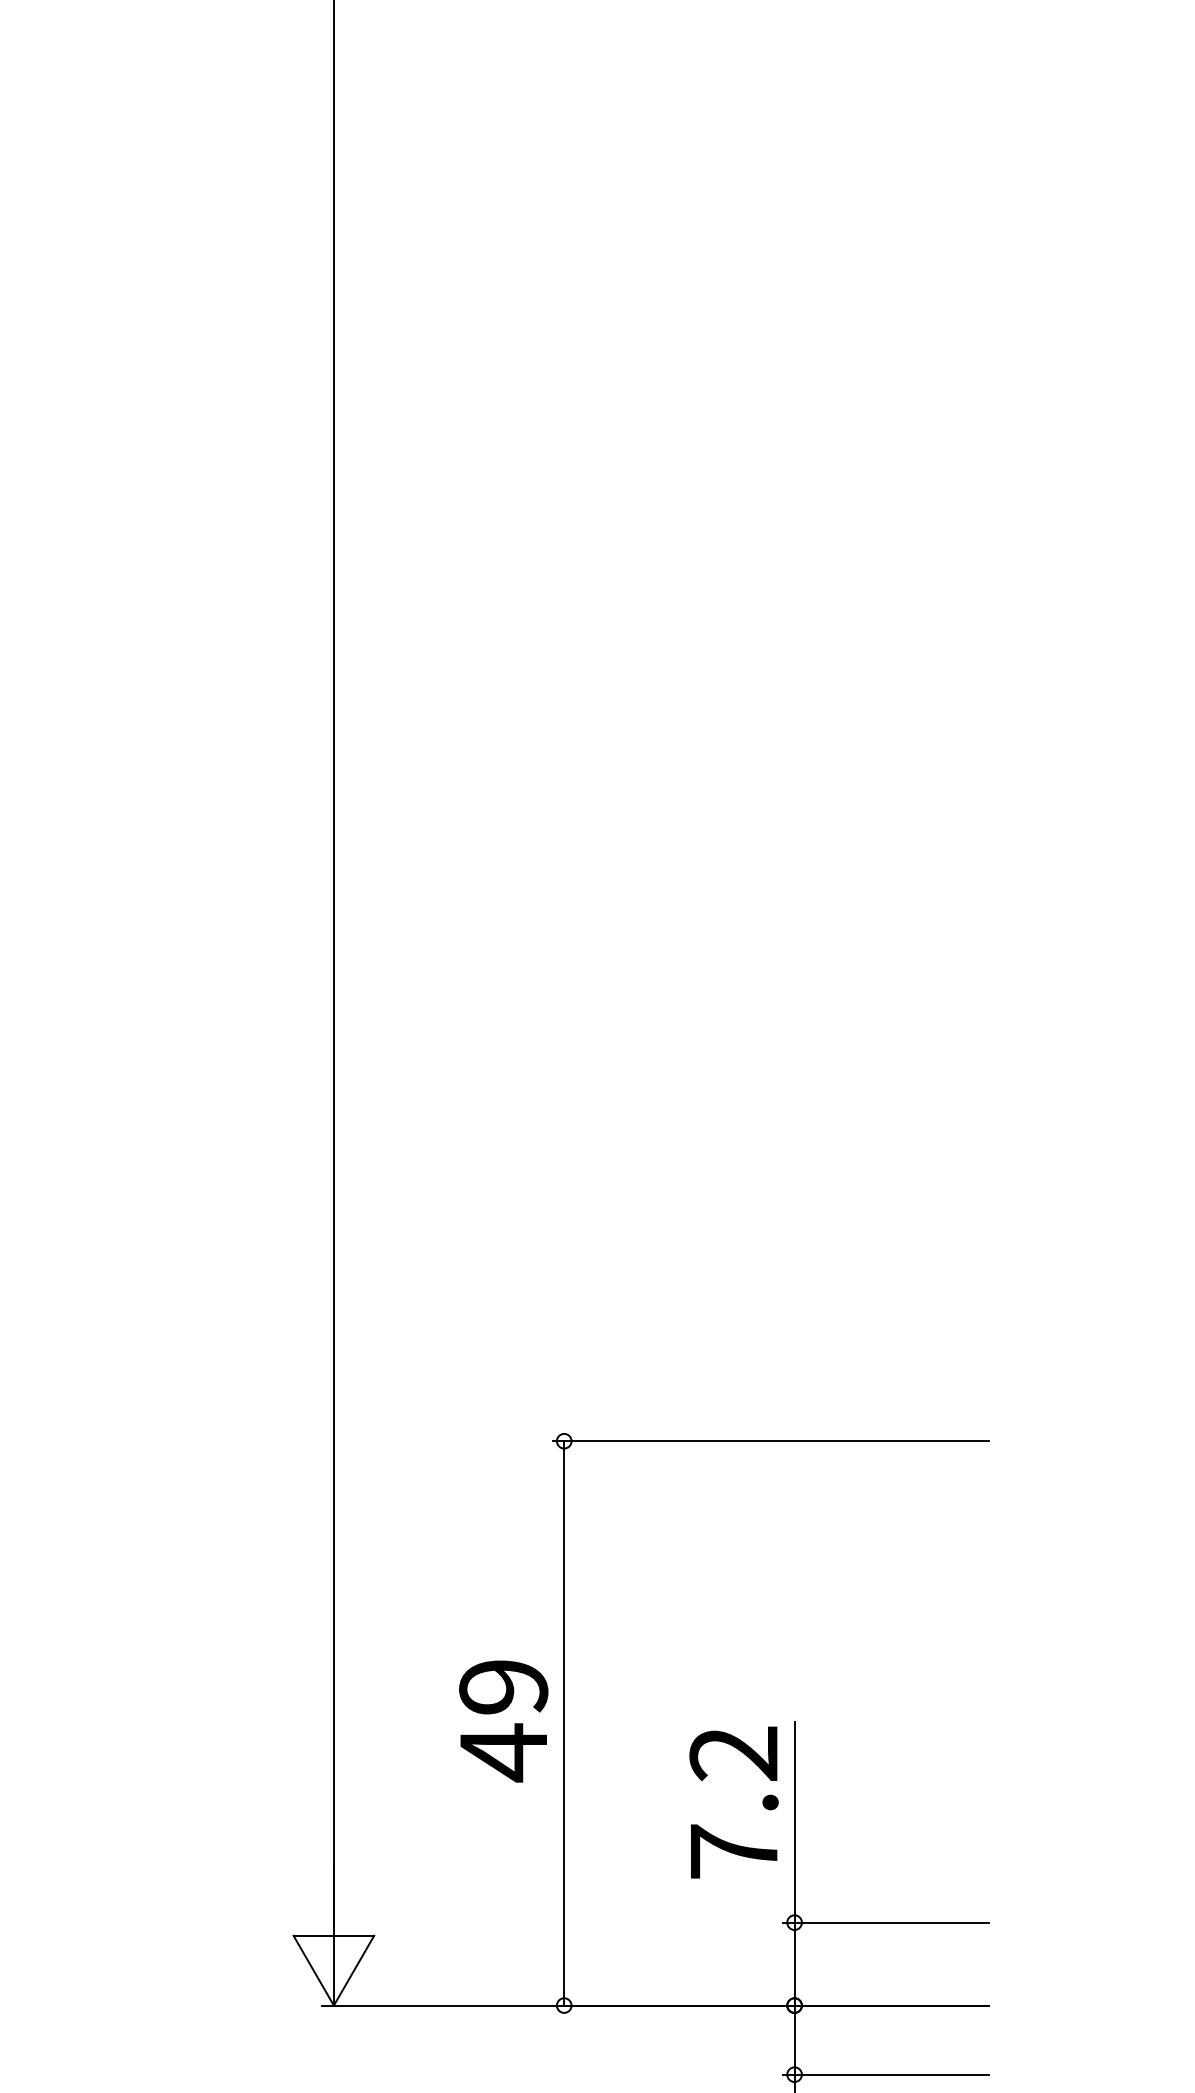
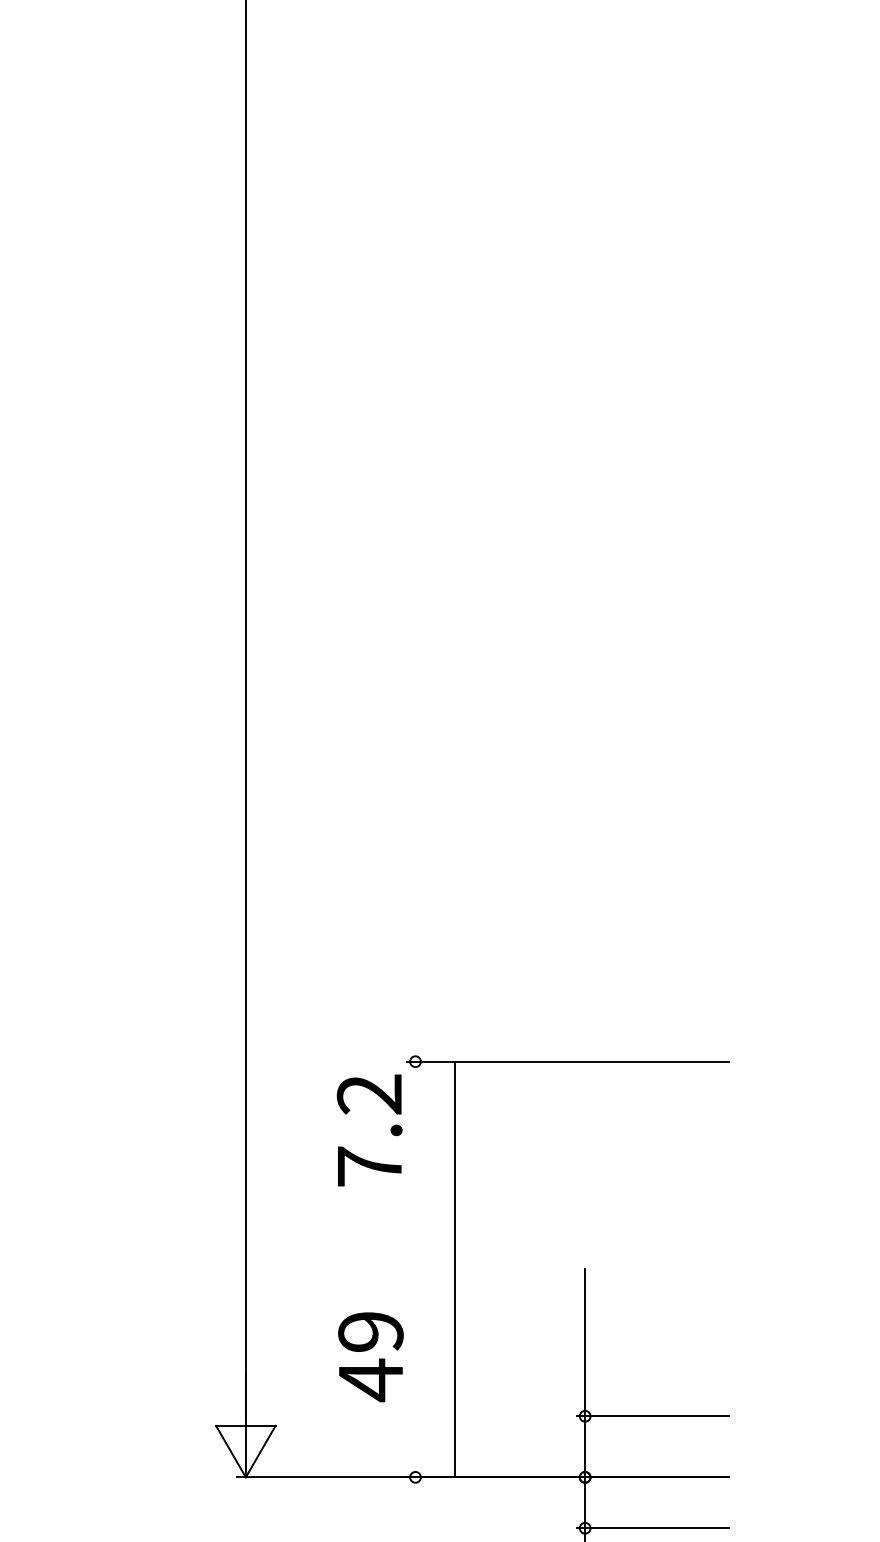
text: (503, 1721) -> (370, 1357), moved
line: (564, 1723) -> (454, 1269), moved
text: (733, 1802) -> (369, 1130), moved

